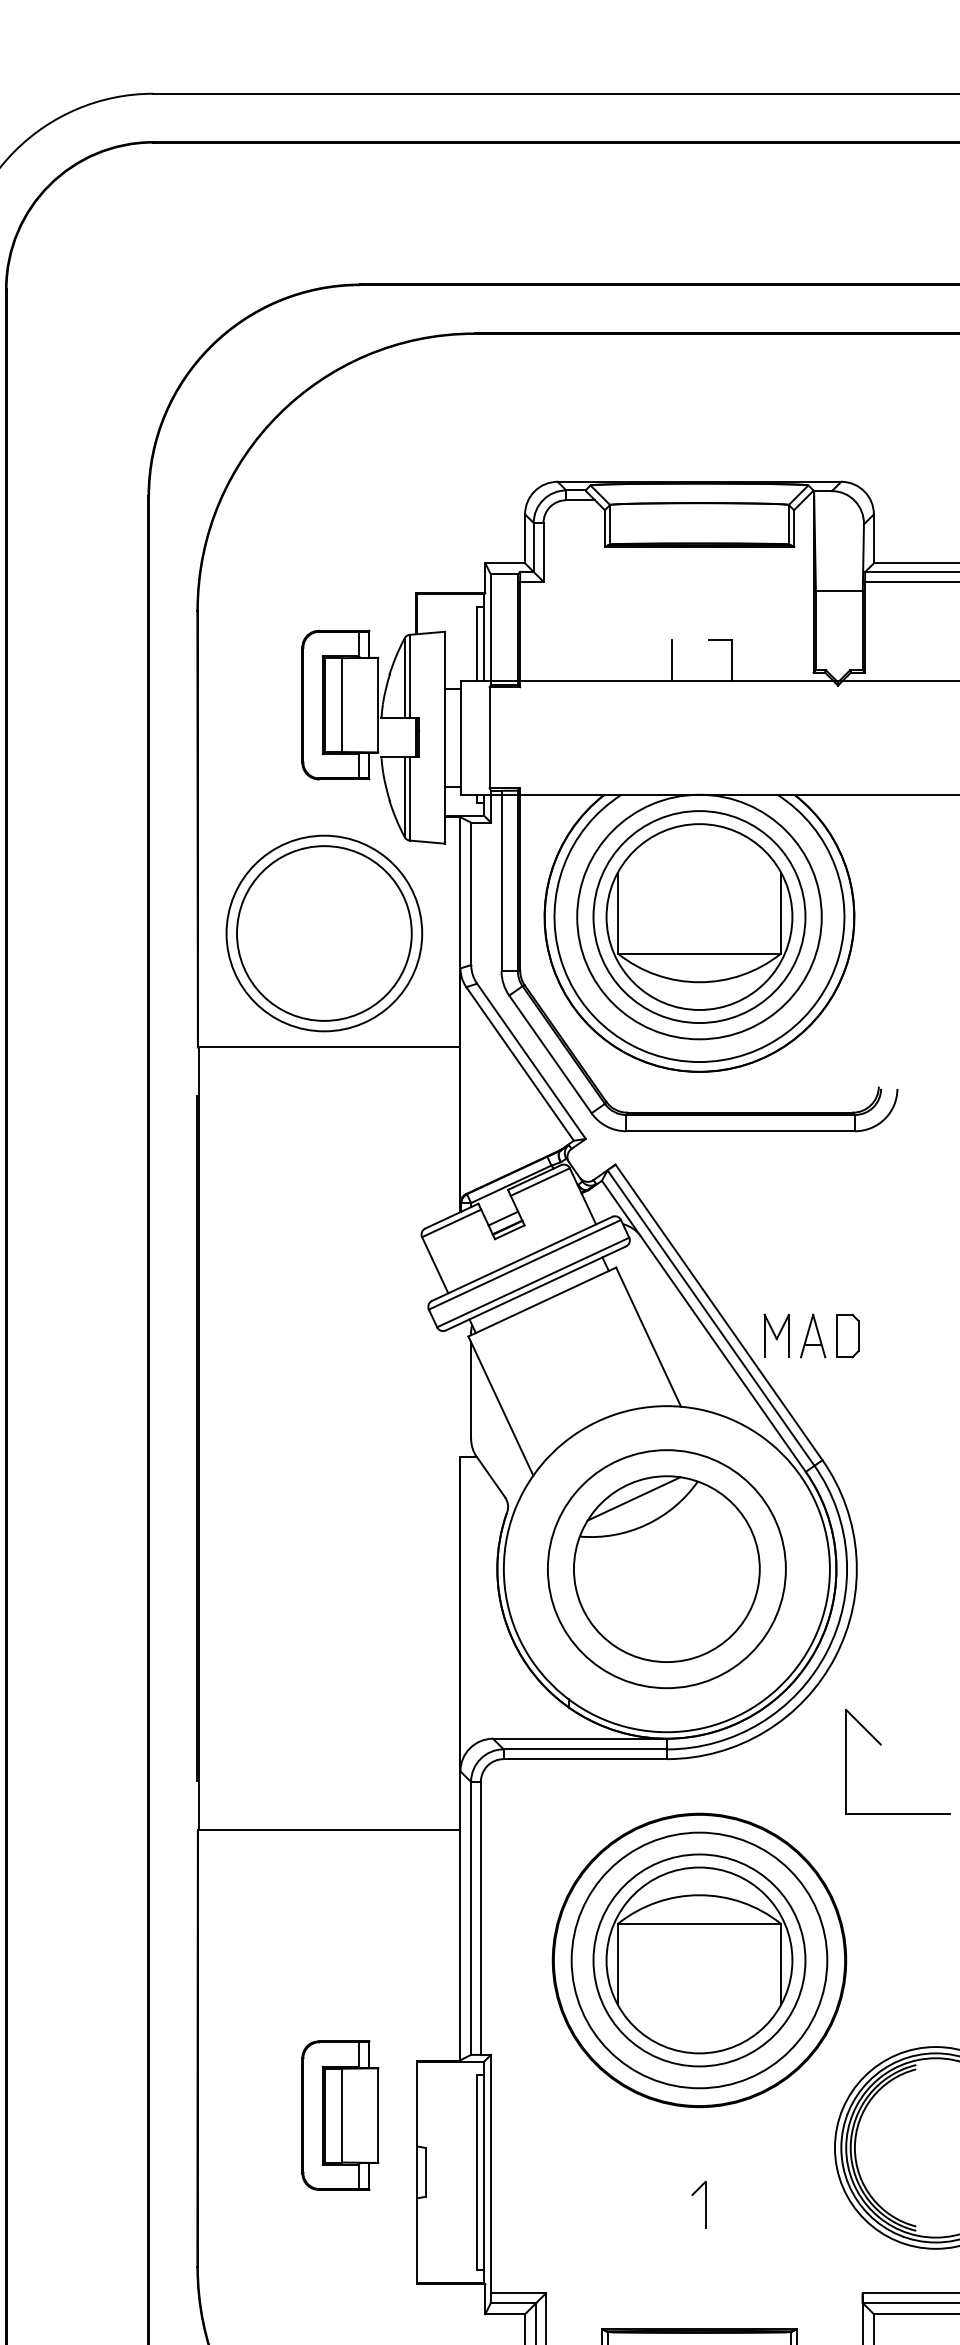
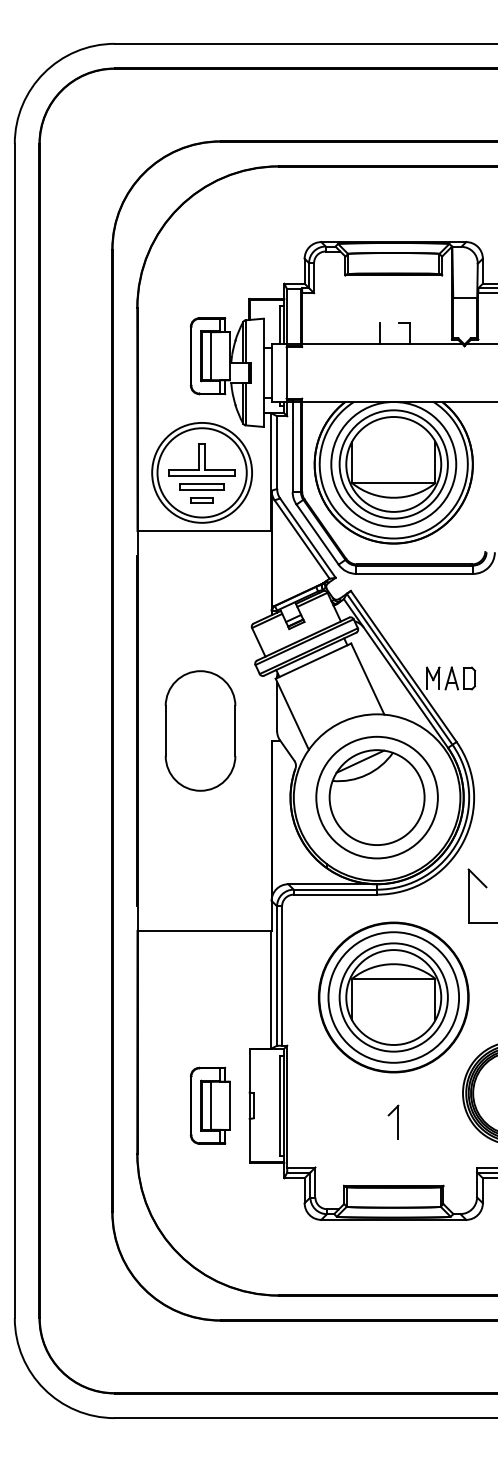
part: (323, 934) -> (201, 473), added
part: (321, 1437) -> (200, 730), added
part: (338, 2115) -> (209, 1105), moved
part: (698, 2203) -> (393, 1121), size x1.43

